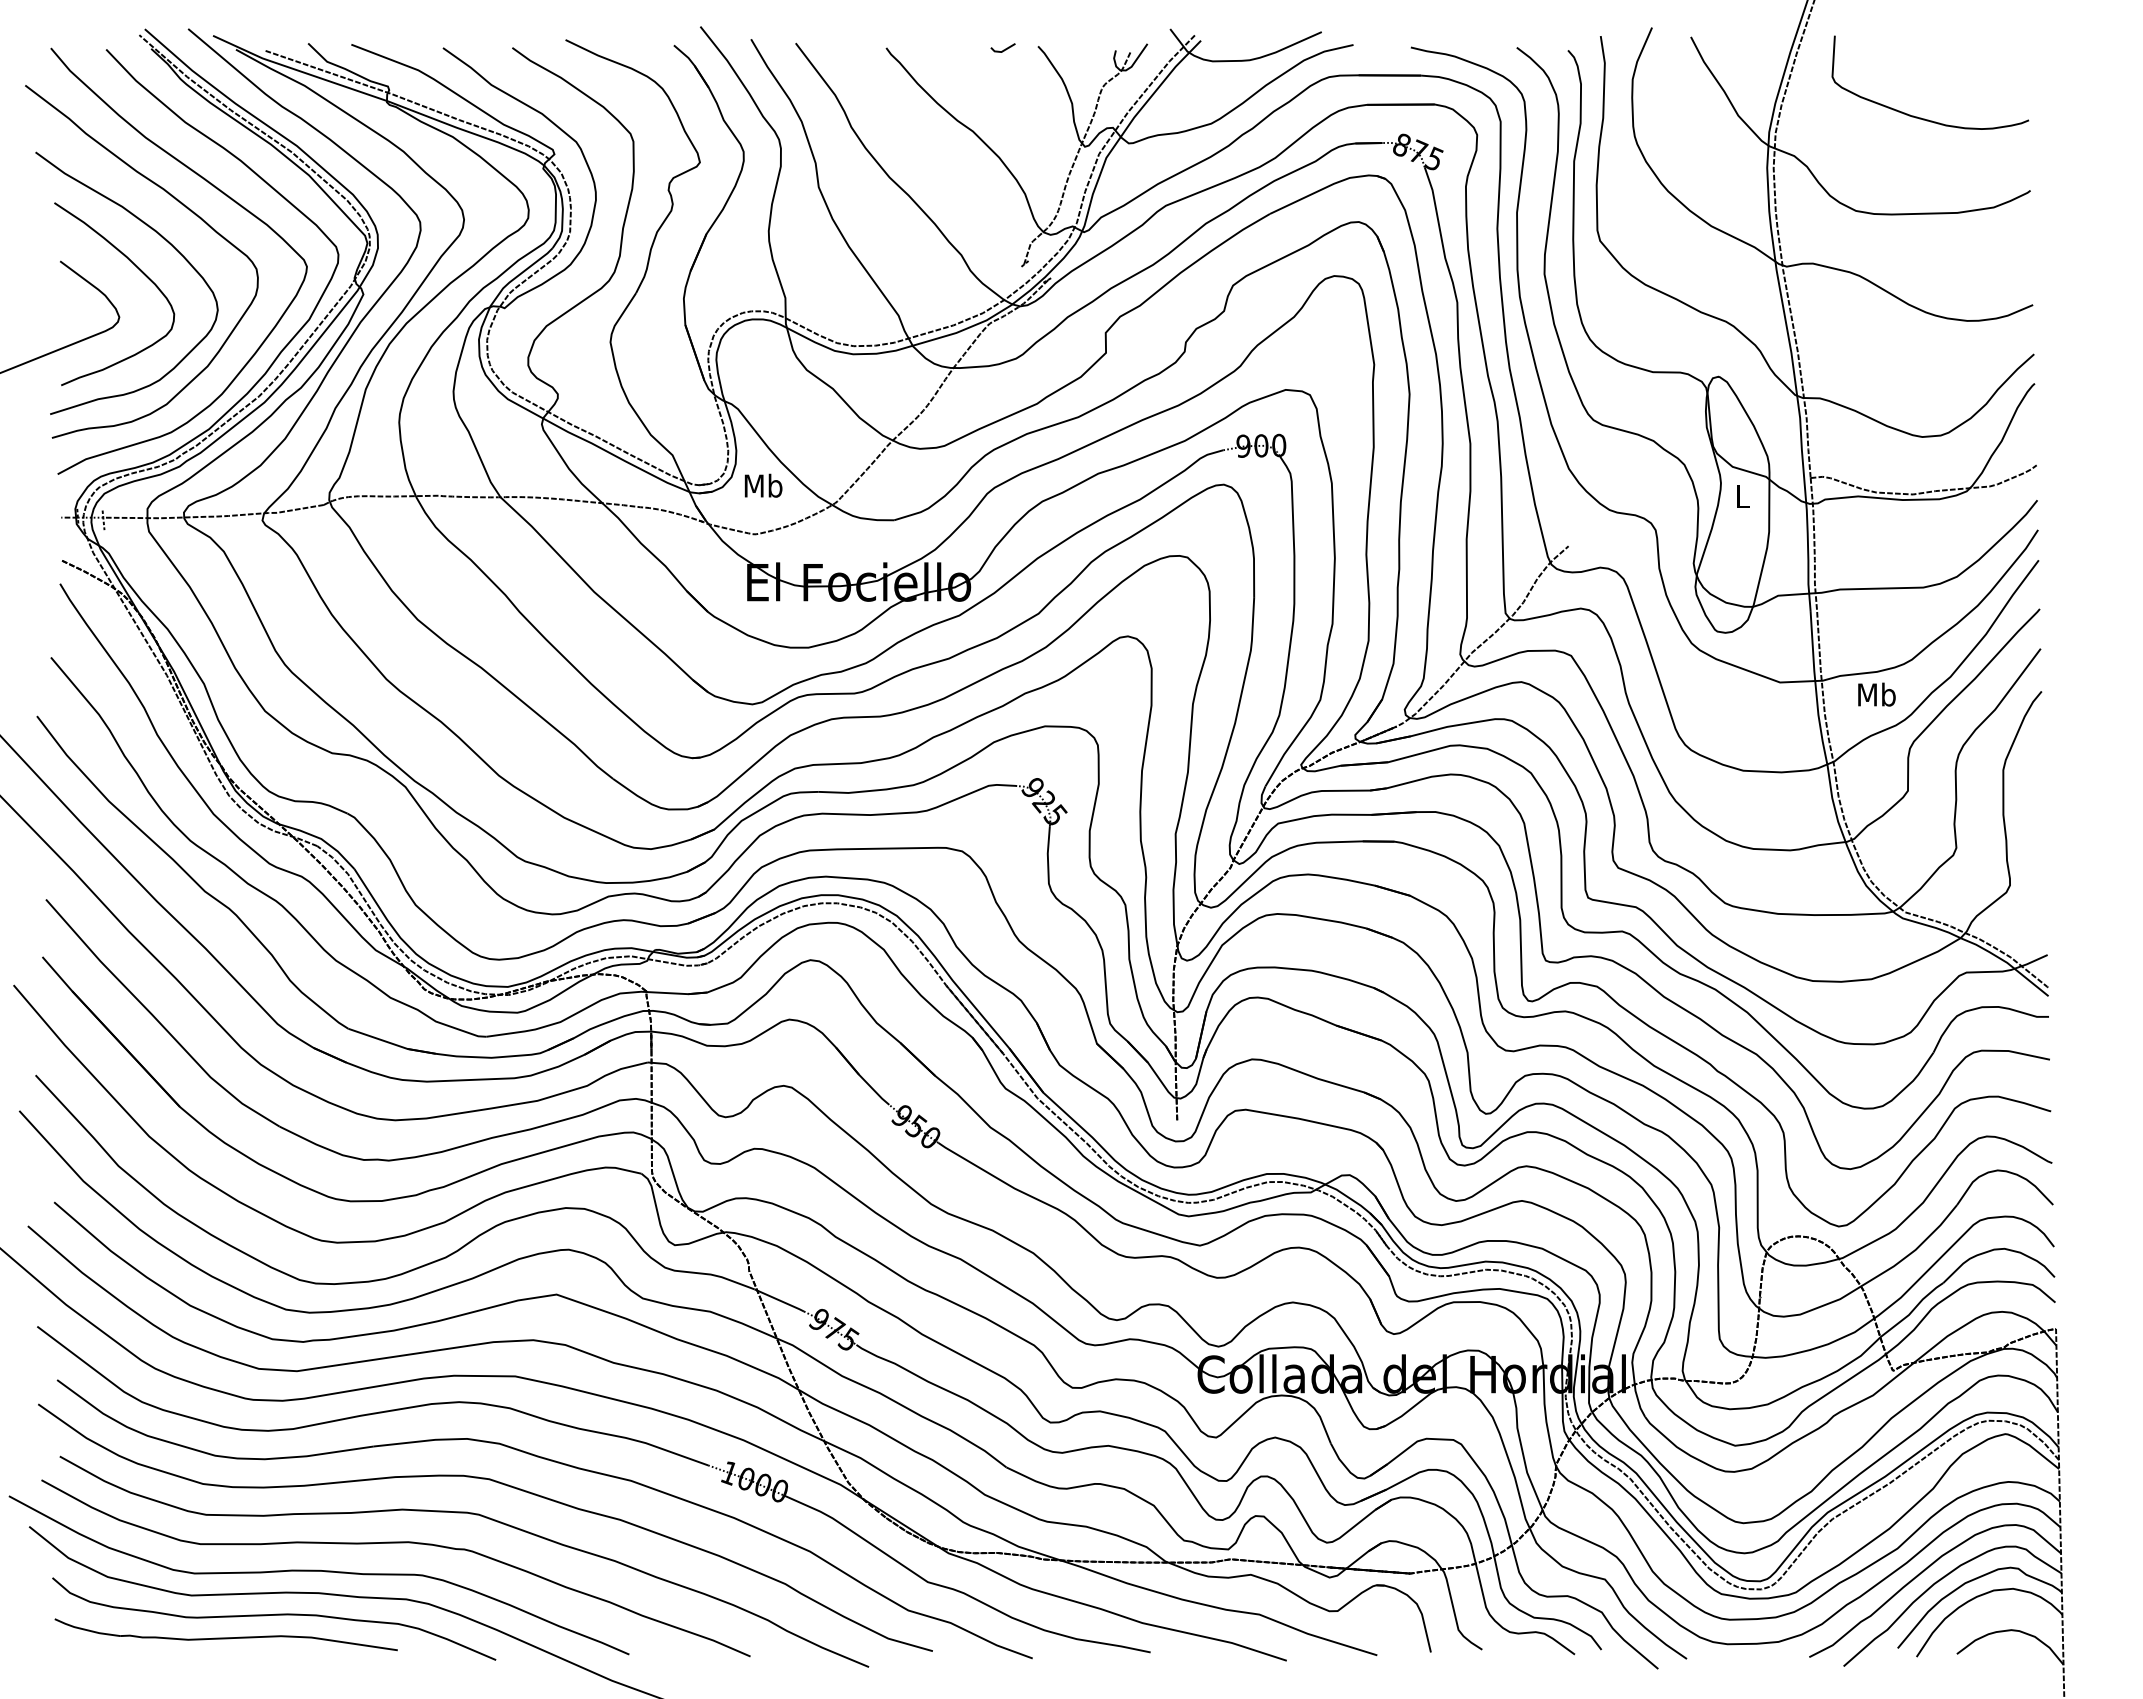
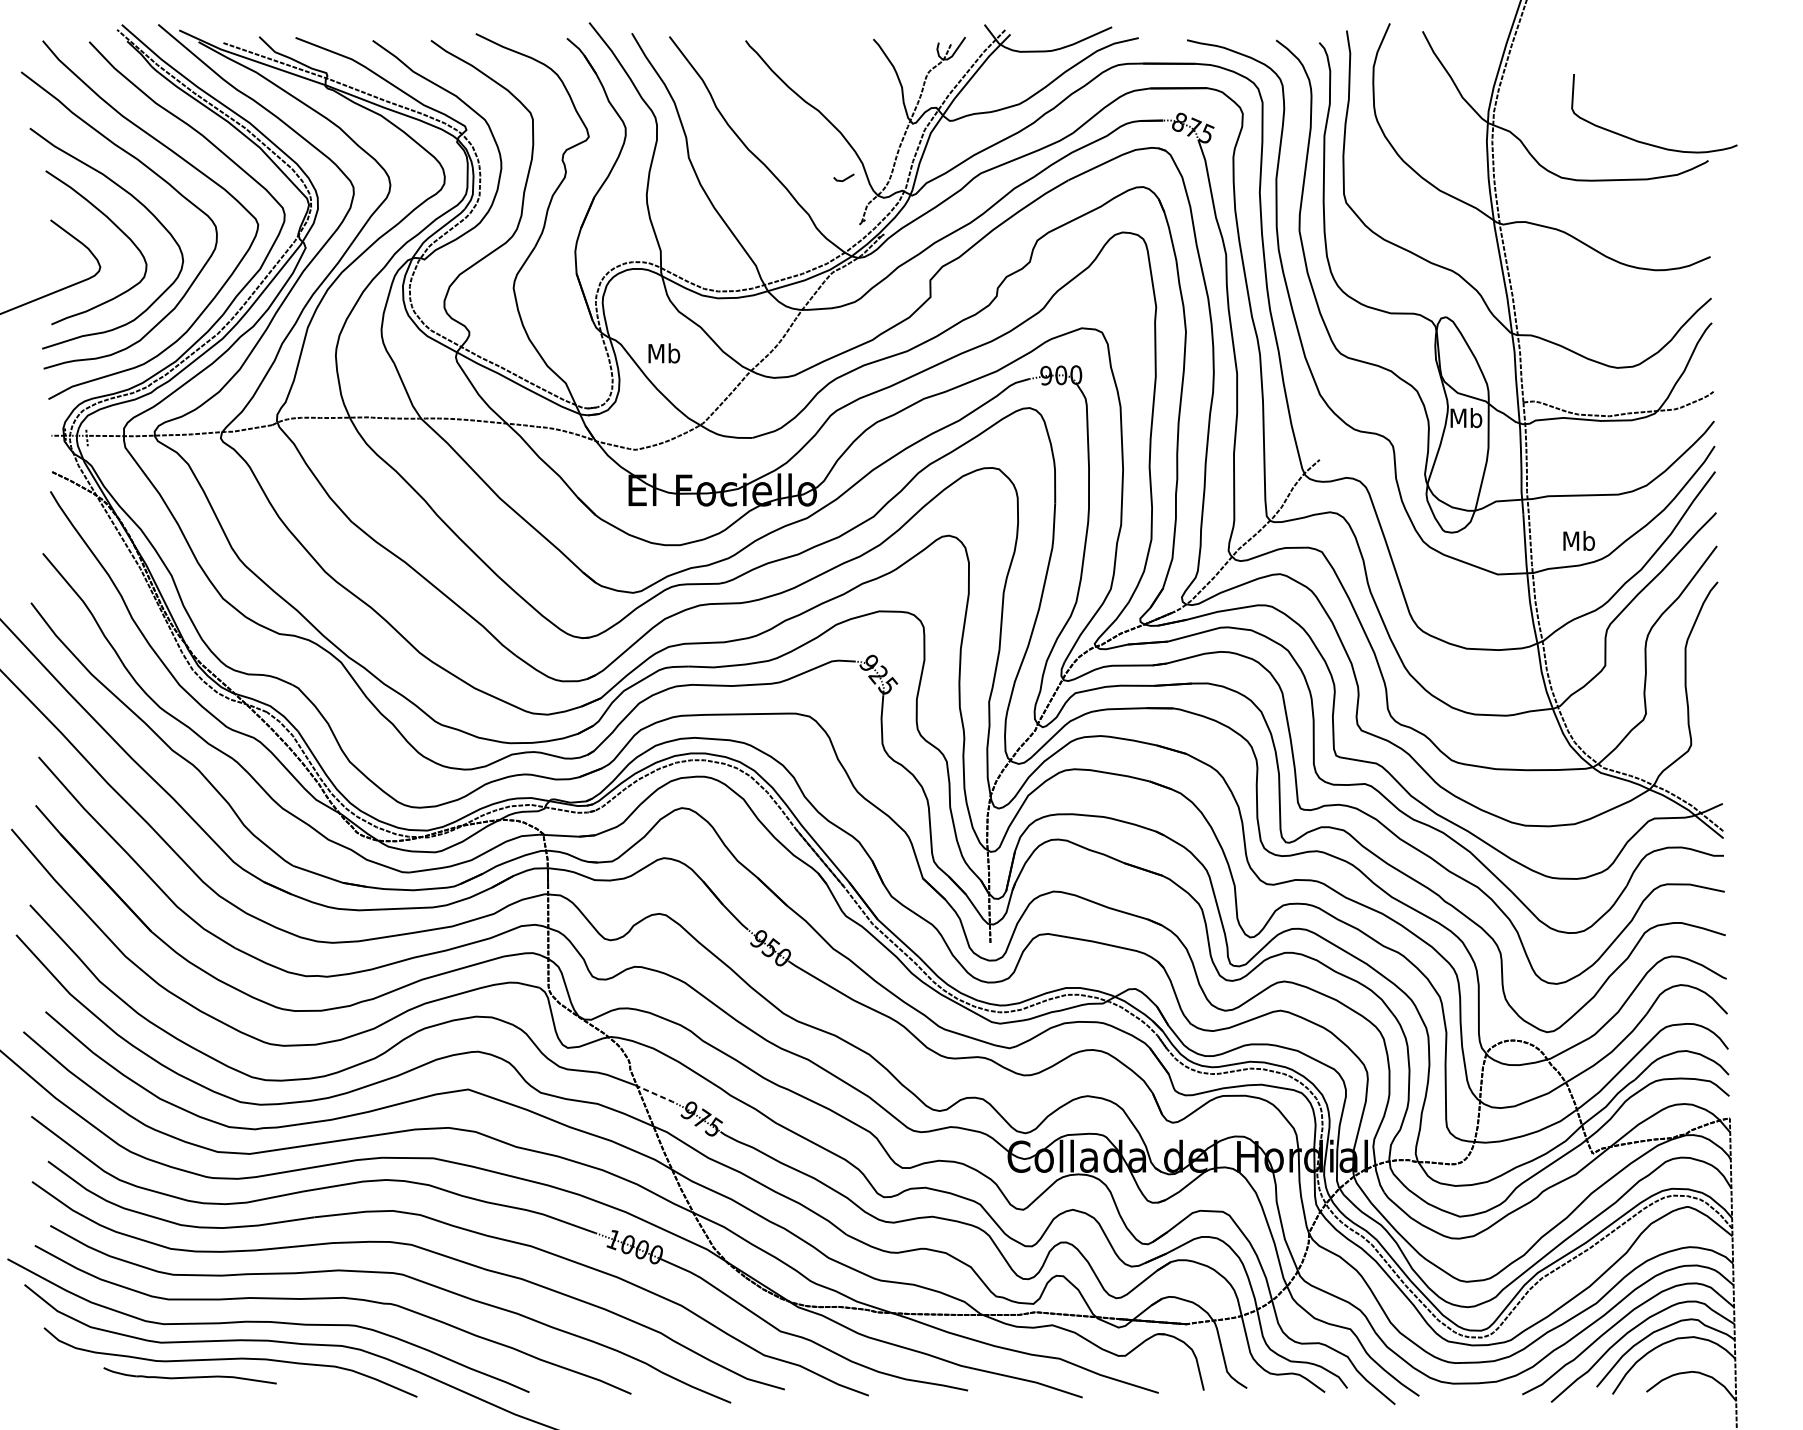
line: (1003, 49) -> (844, 179), moved
curve: (1921, 117) -> (1646, 142), moved
text: (763, 485) -> (664, 353), moved
text: (1742, 496) -> (1466, 417), L -> Mb
text: (1876, 694) -> (1578, 540), moved
line: (780, 1300) -> (656, 1094), solid -> dashed
part: (225, 1634) -> (189, 1375), size x0.6

